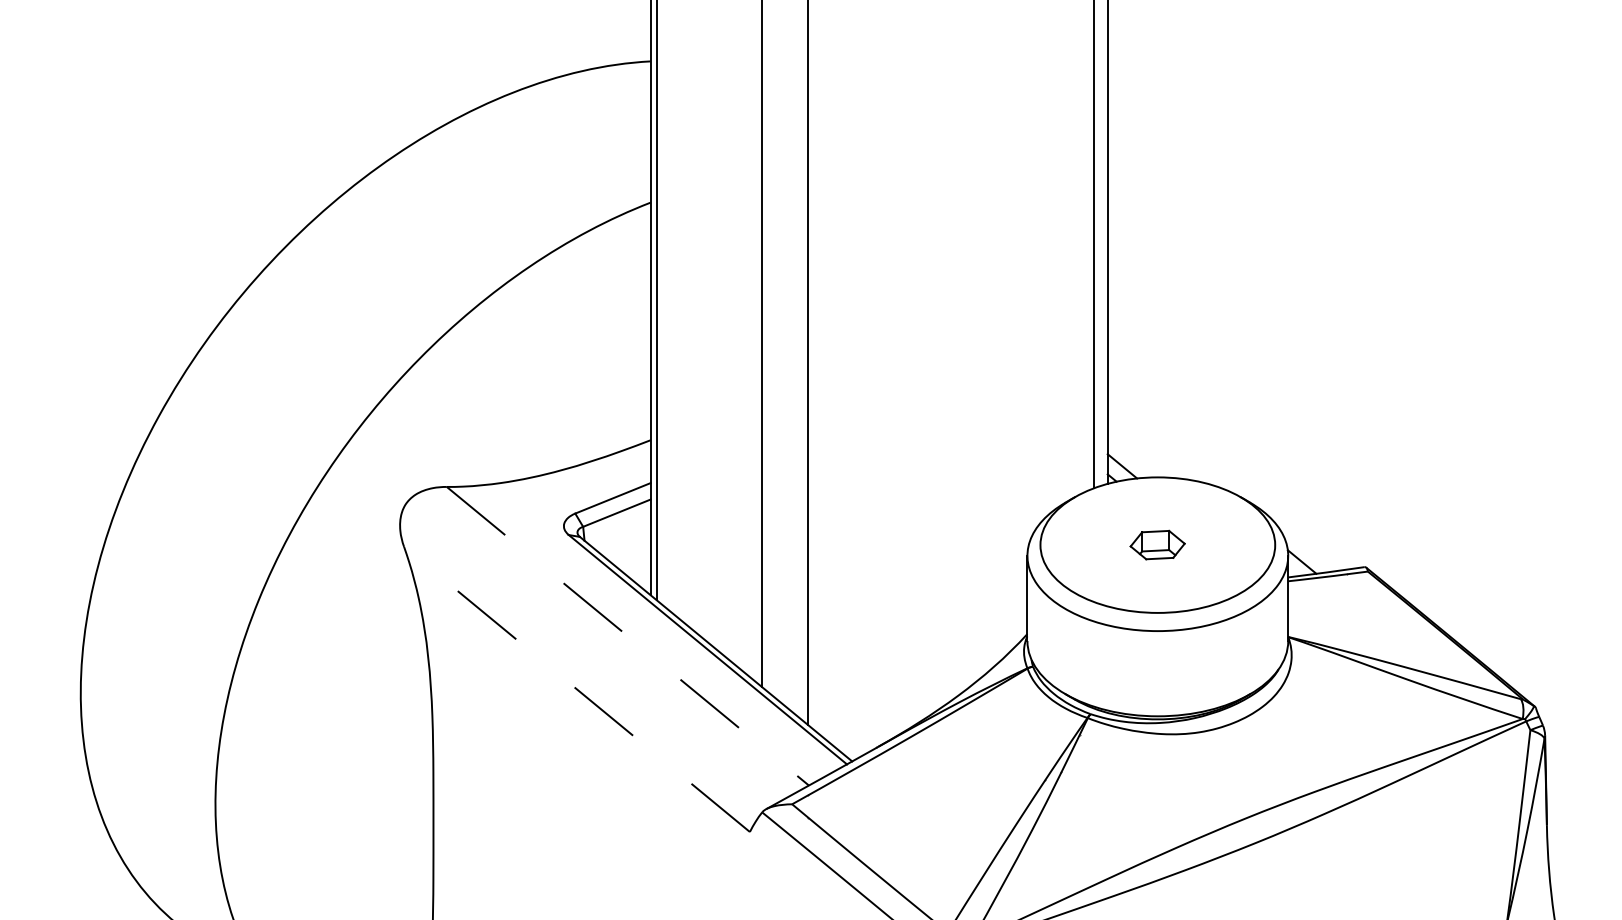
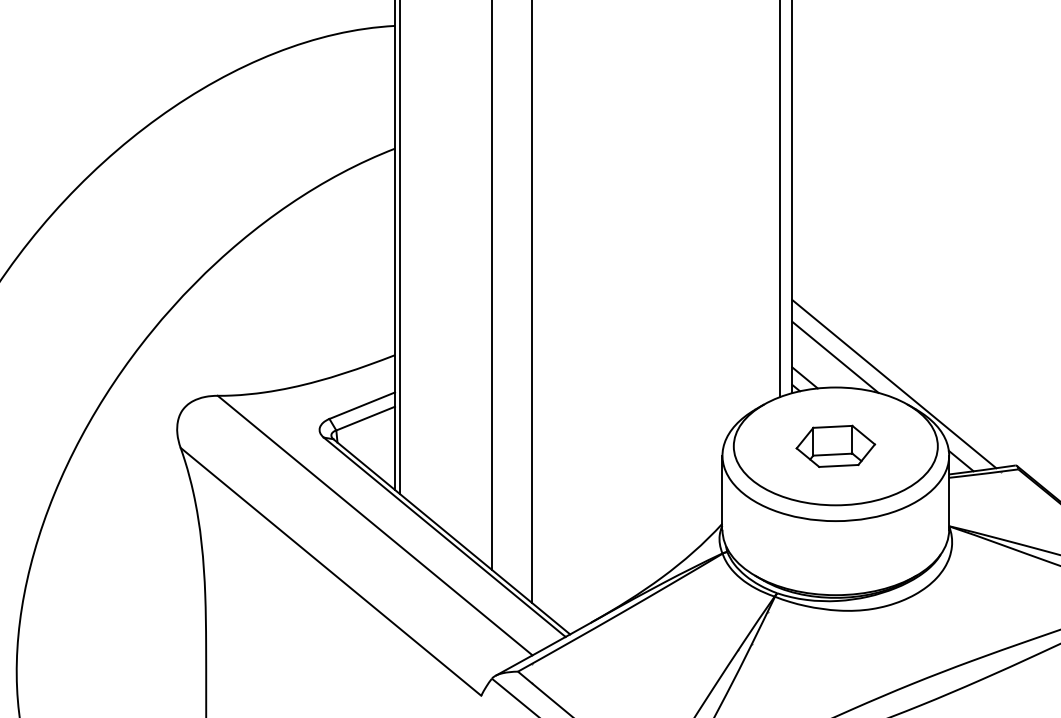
line: (1157, 442) -> (835, 357), added
line: (1224, 473) -> (893, 384), added
part: (1157, 544) -> (835, 445), size x1.67
line: (627, 636) -> (374, 525), dashed -> solid
line: (576, 689) -> (330, 571), dashed -> solid

